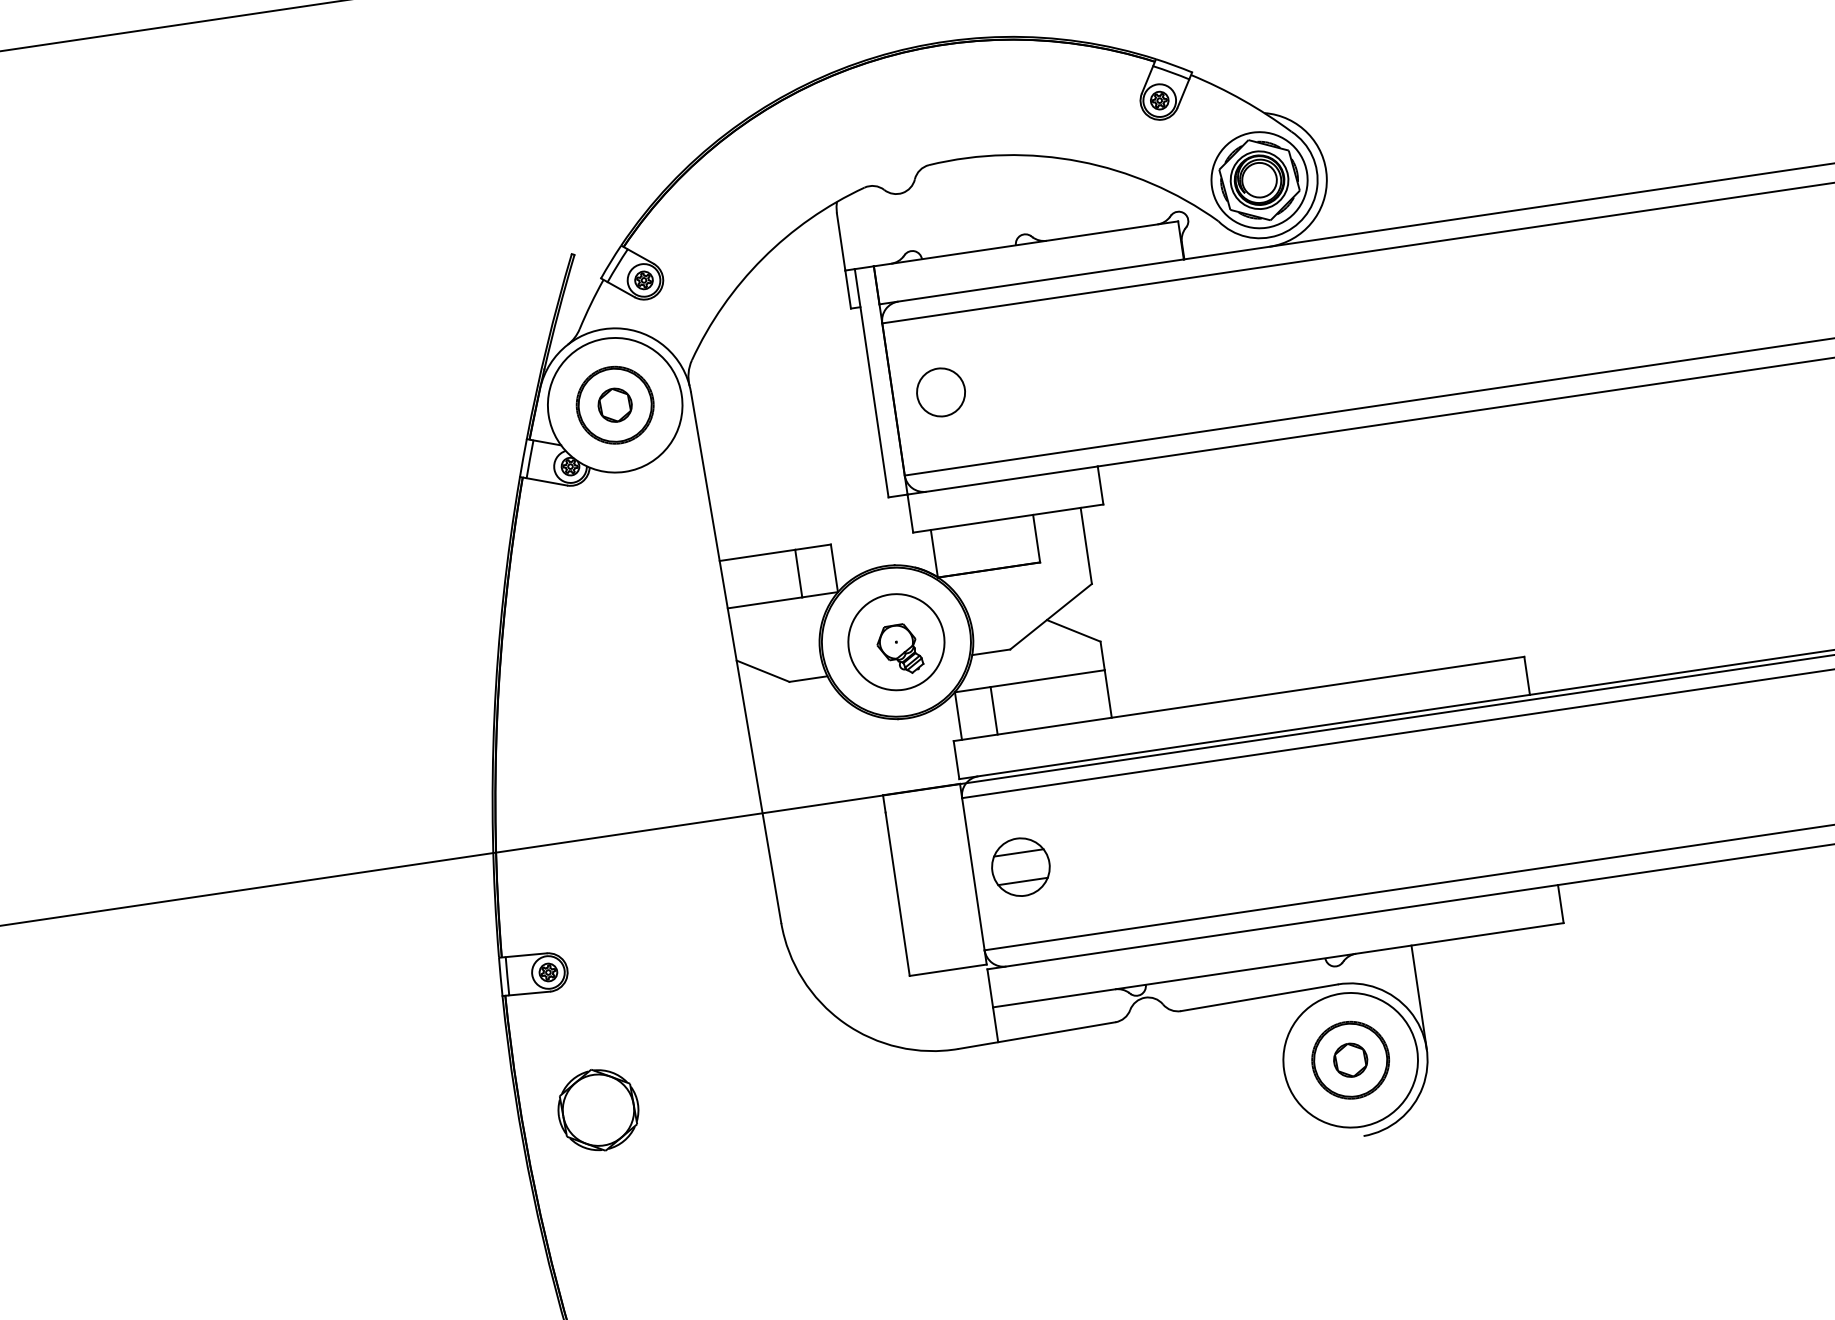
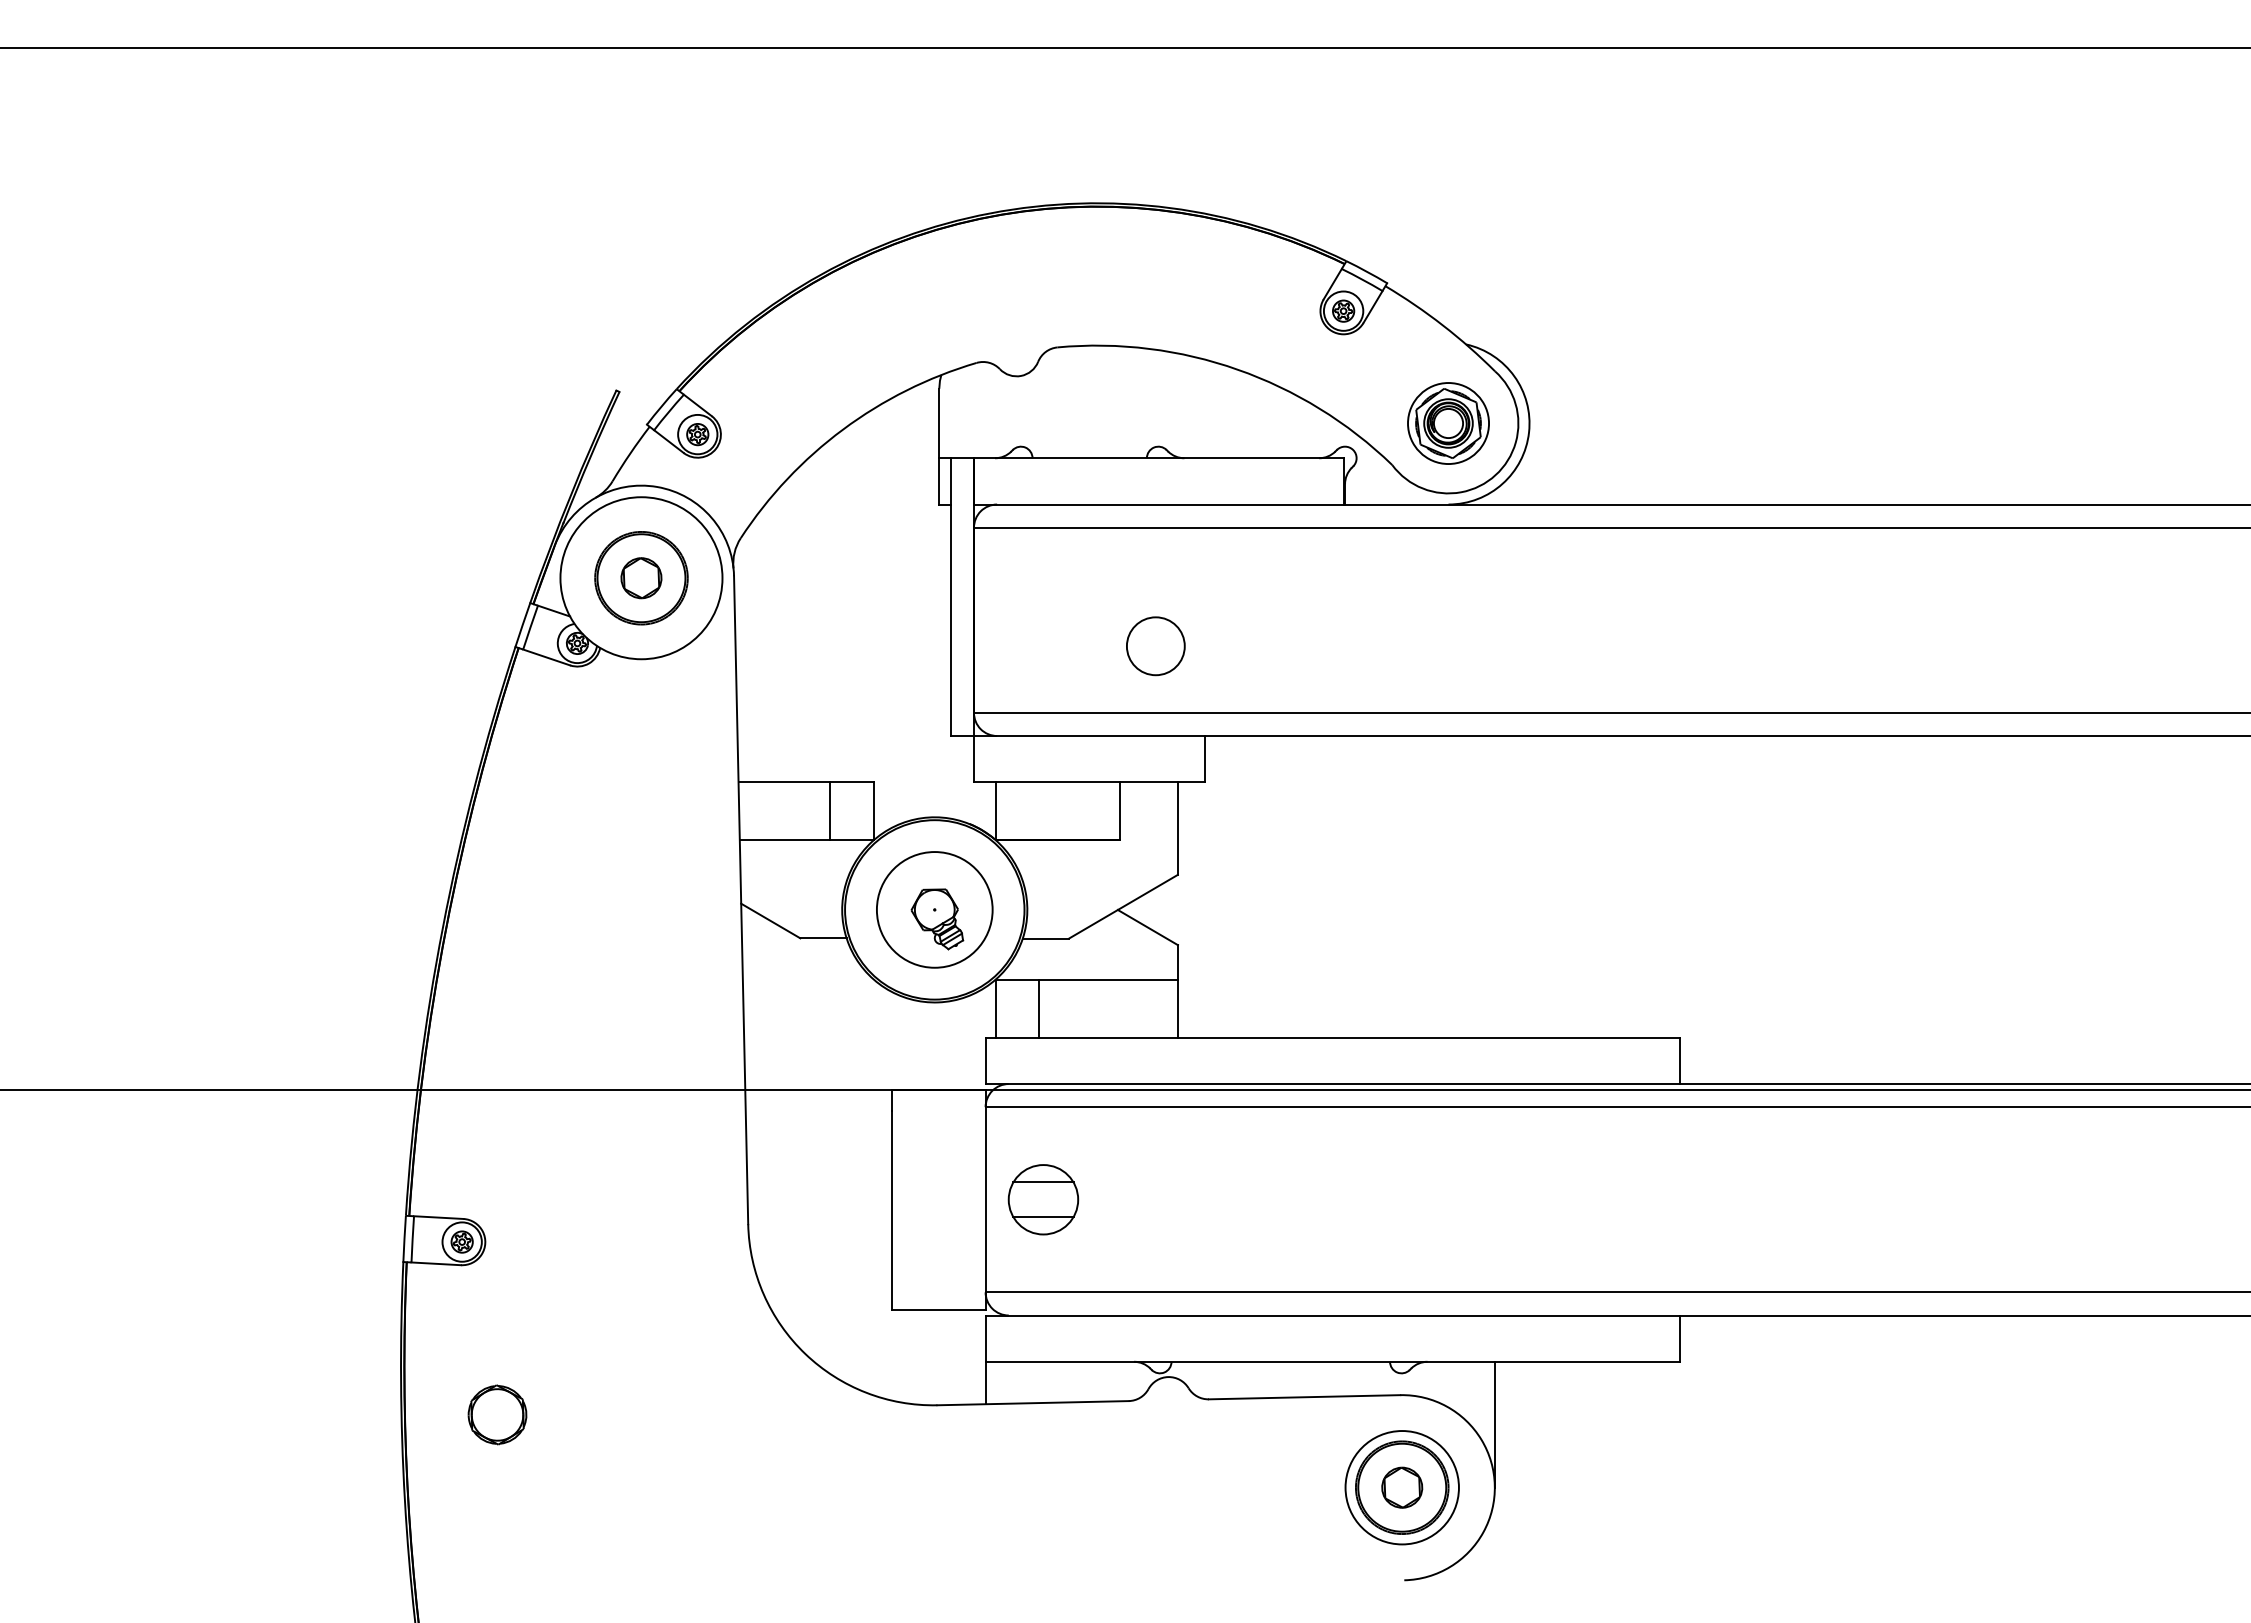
part: (1259, 180) -> (1448, 423), size x0.7
circle: (940, 392) -> (1155, 646), moved
circle: (1350, 1060) -> (1402, 1487), size x0.7
part: (598, 1109) -> (497, 1414), size x0.6

